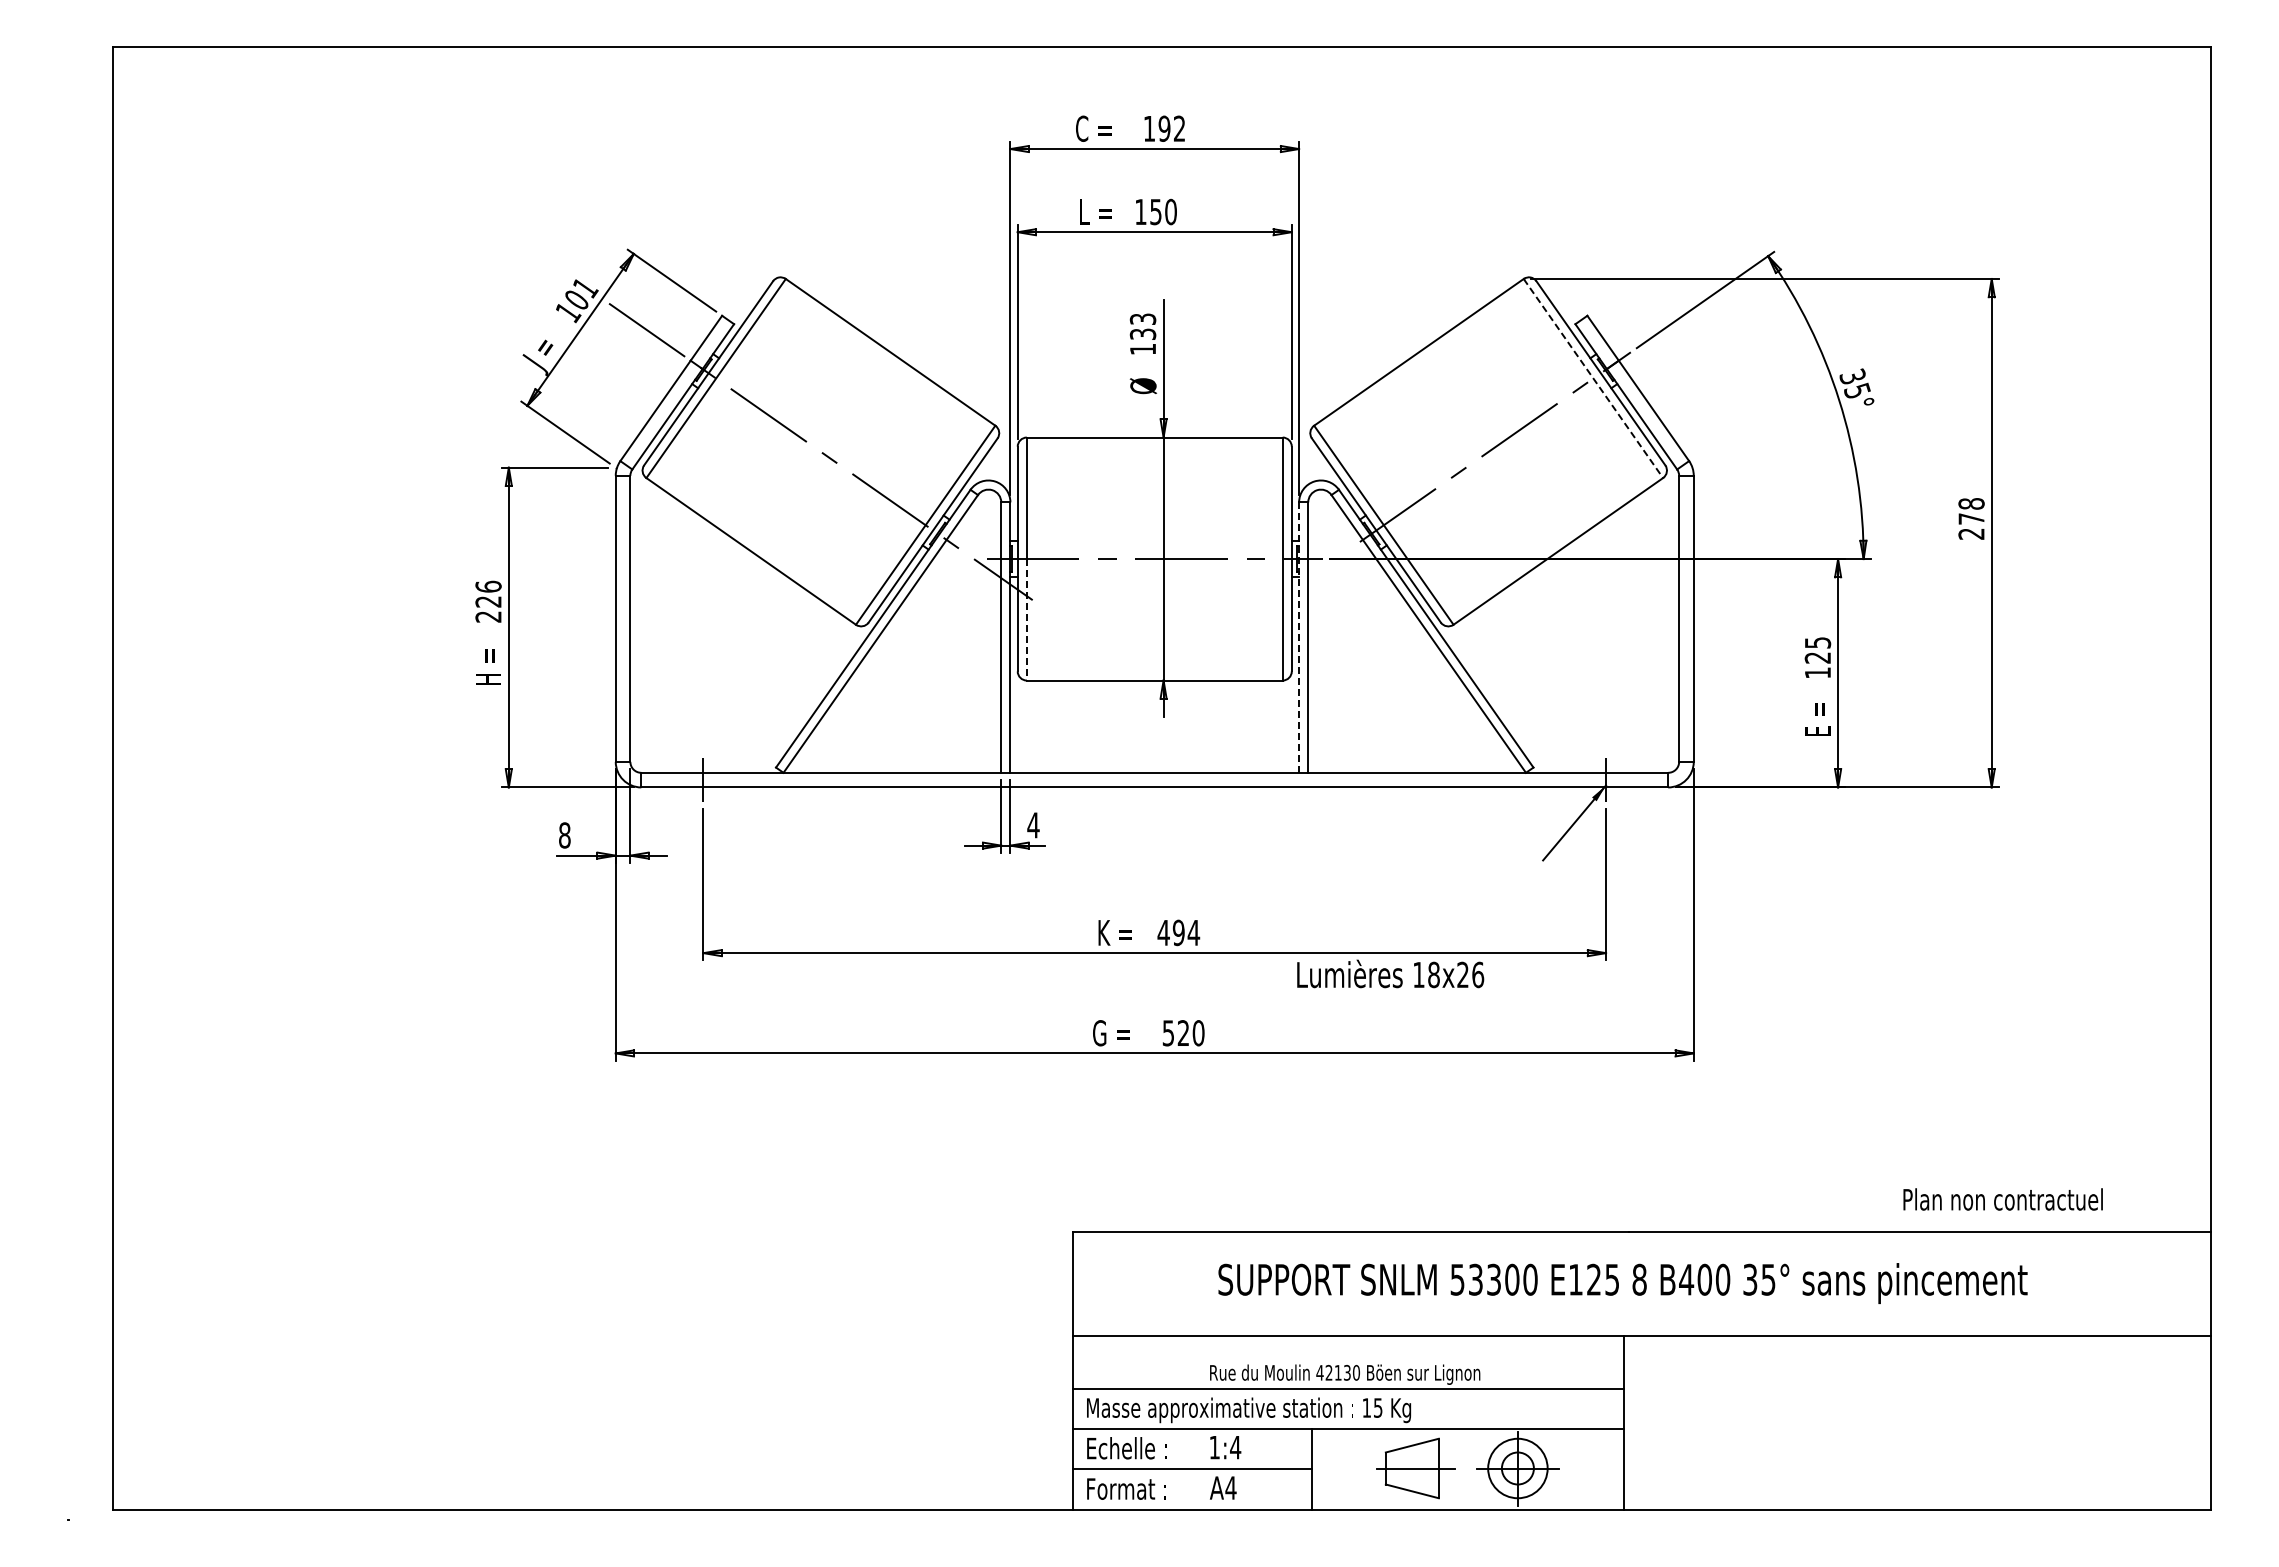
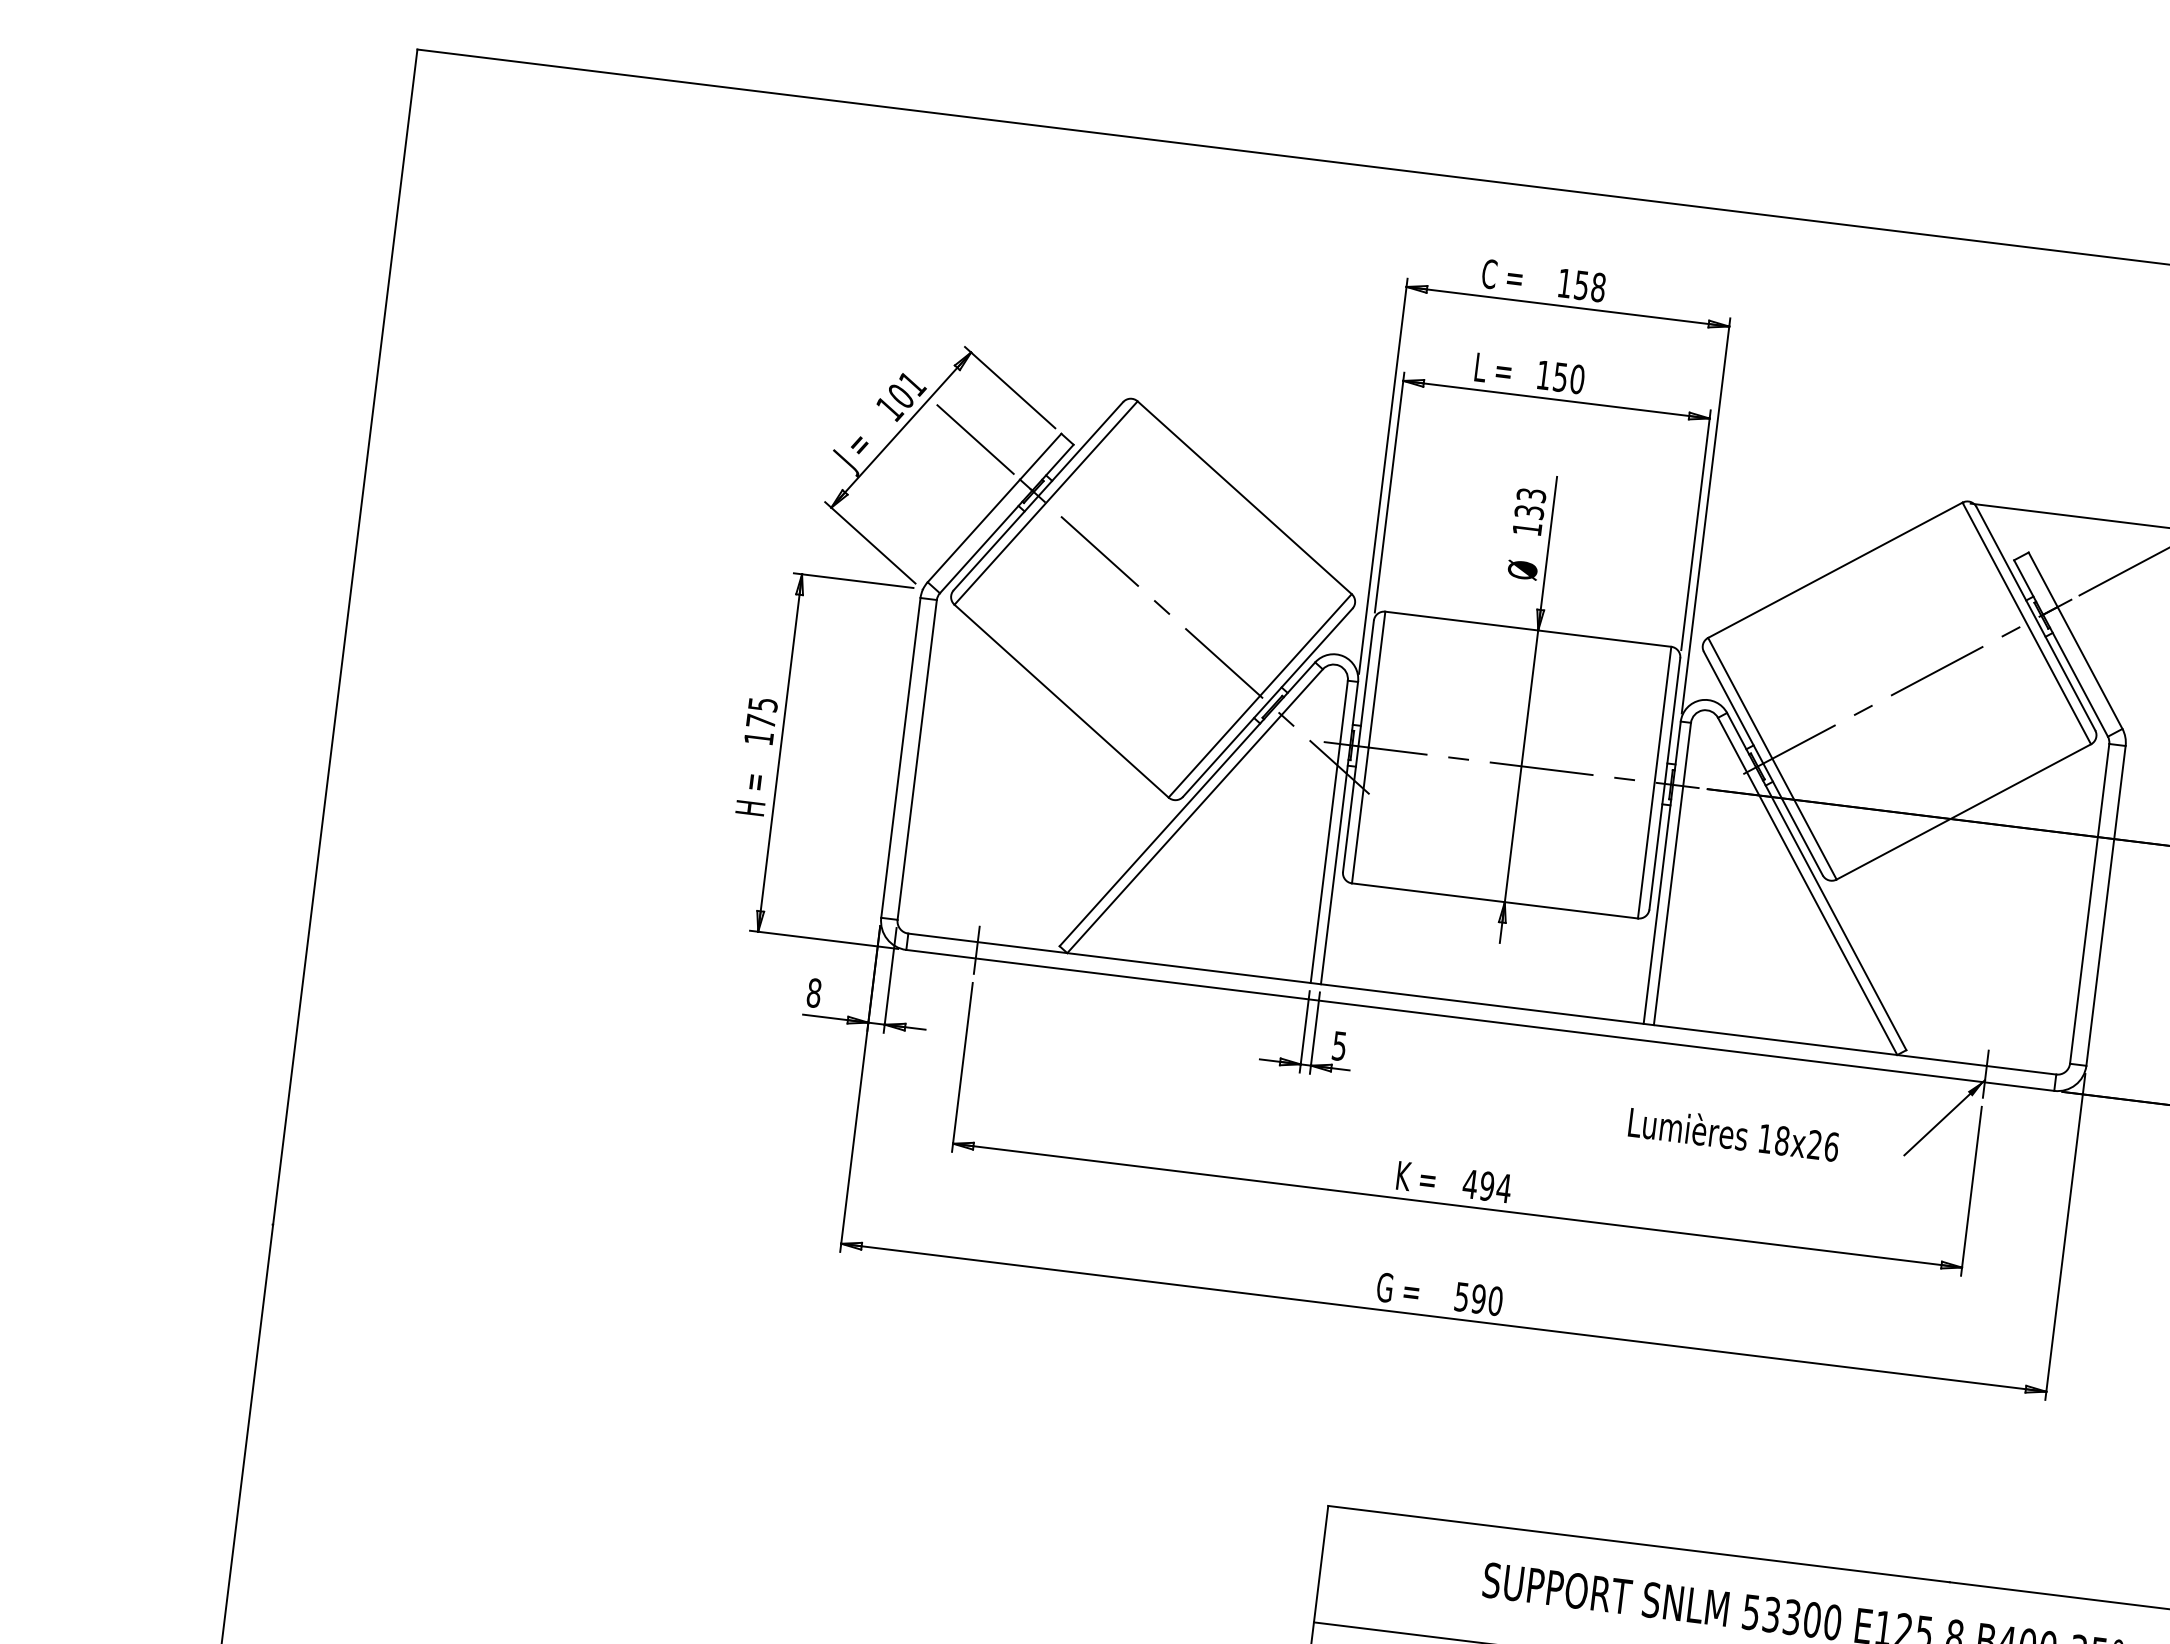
text: (1171, 128) -> (1589, 286), 192 -> 158
line: (1593, 378) -> (2026, 623), dashed -> solid
text: (488, 601) -> (761, 721), 226 -> 175
line: (1026, 619) -> (1359, 815), dashed -> solid
line: (1299, 638) -> (1662, 873), dashed -> solid
text: (1033, 825) -> (1339, 1046), 4 -> 5
text: (1390, 973) -> (1733, 1133), moved
text: (1183, 1033) -> (1478, 1299), 520 -> 590

